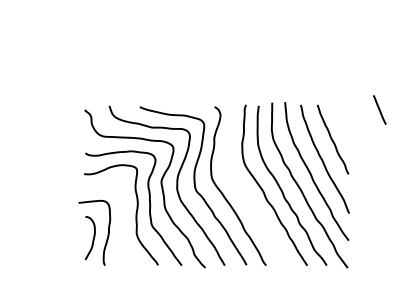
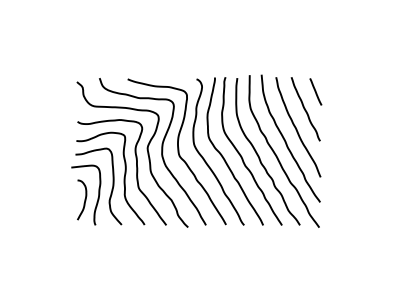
line: (379, 109) -> (315, 91), moved
curve: (244, 192) -> (224, 157), added
curve: (122, 225) -> (111, 188), added

